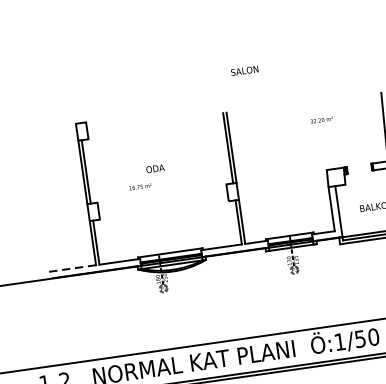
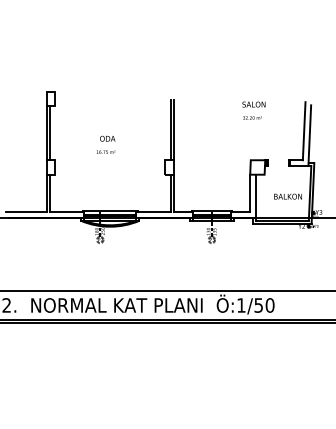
text: (244, 70) -> (253, 104), moved
text: (140, 186) -> (106, 151), moved
line: (72, 268) -> (26, 212), dashed -> solid

